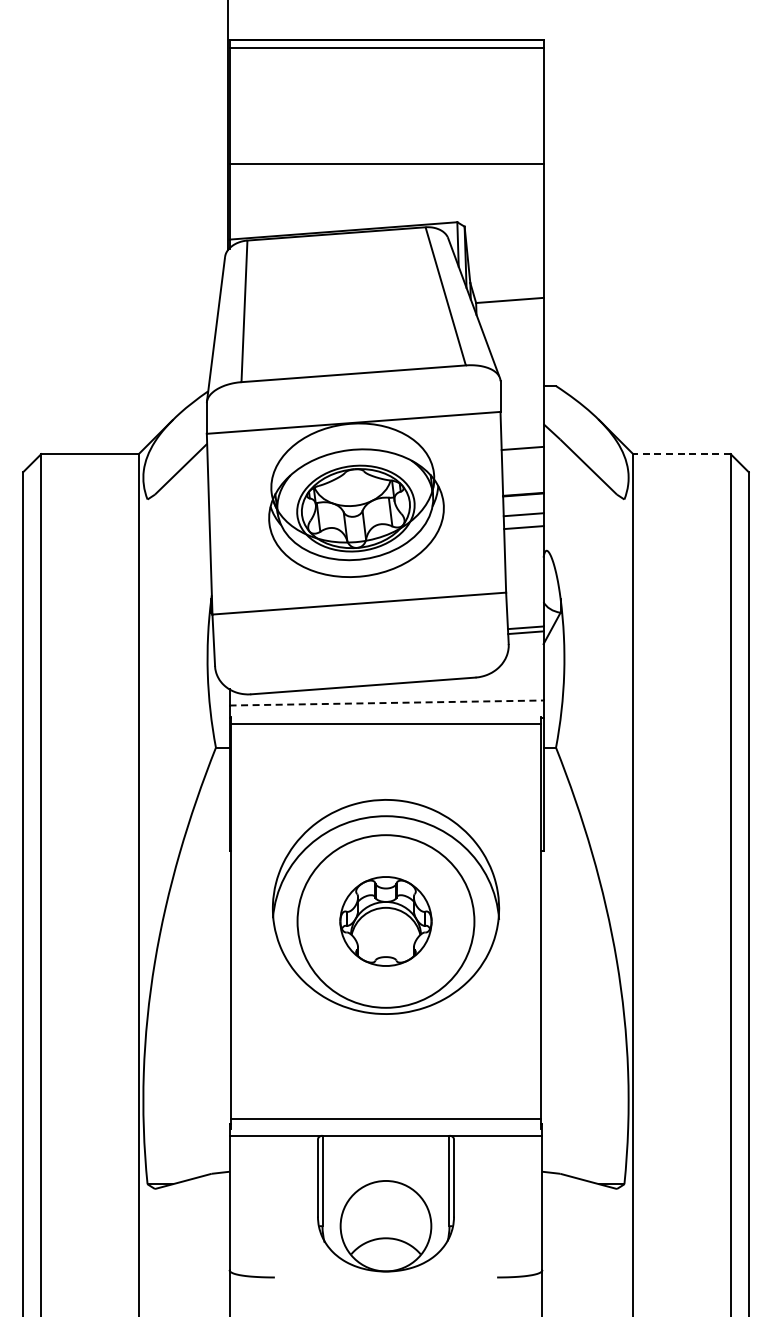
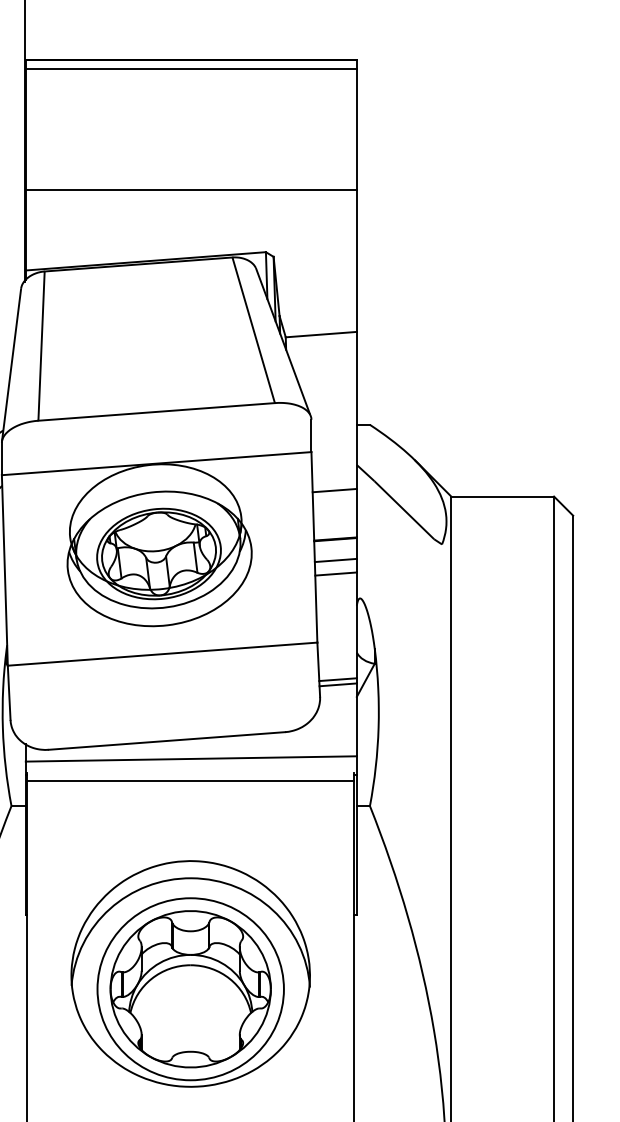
line: (681, 454) -> (502, 496), dashed -> solid
line: (387, 703) -> (192, 759), dashed -> solid
part: (385, 921) -> (190, 989), size x1.67

